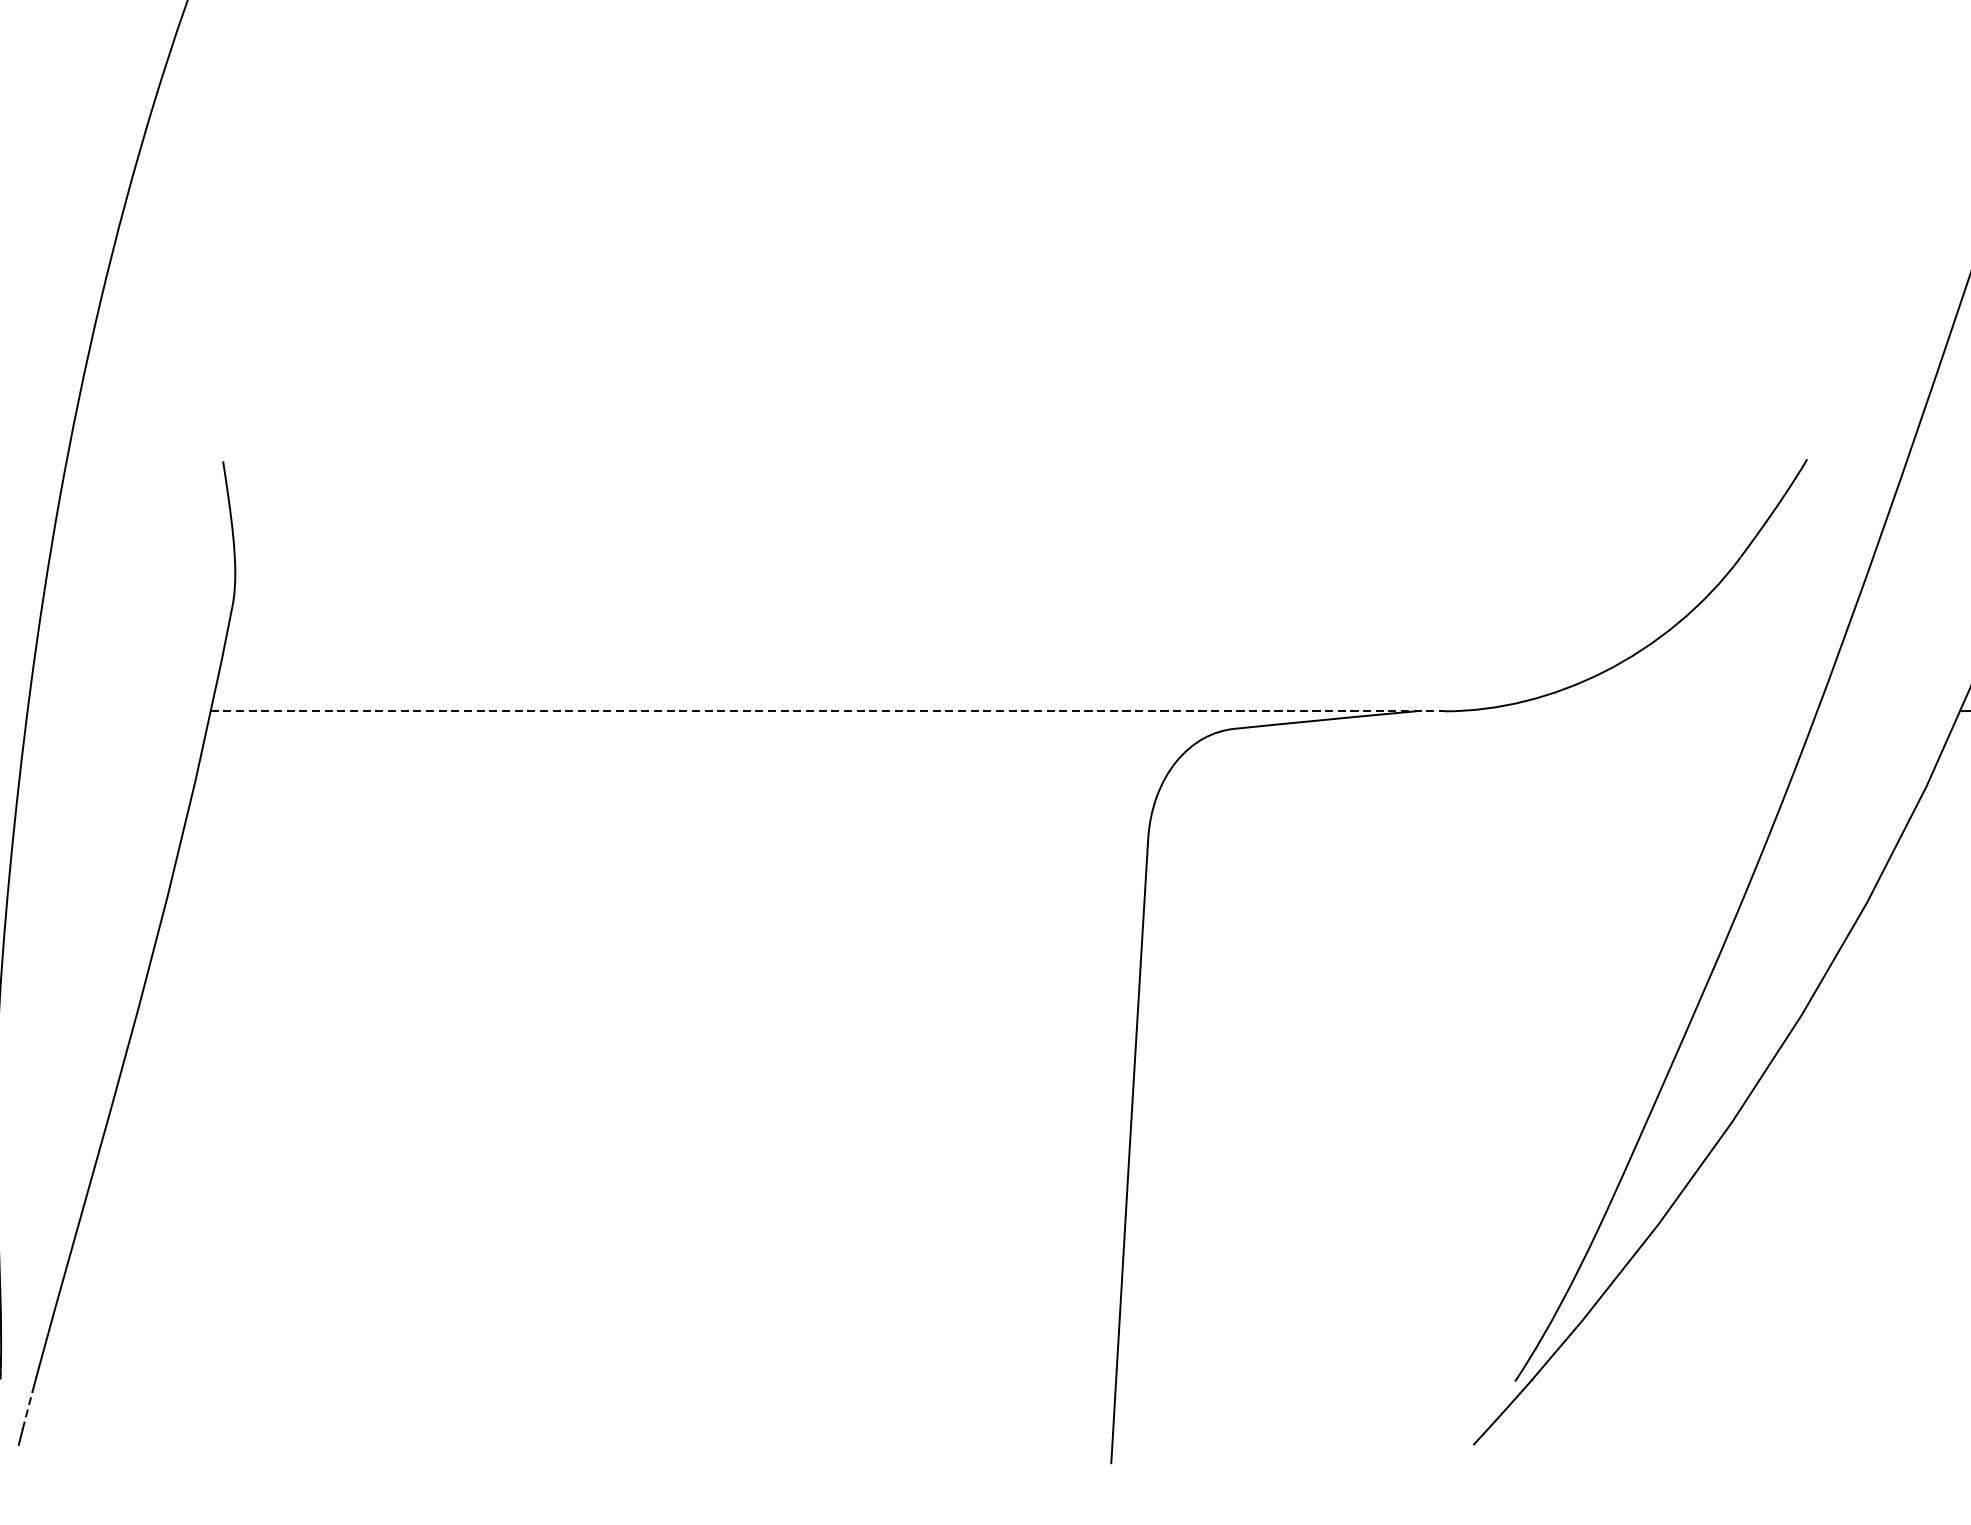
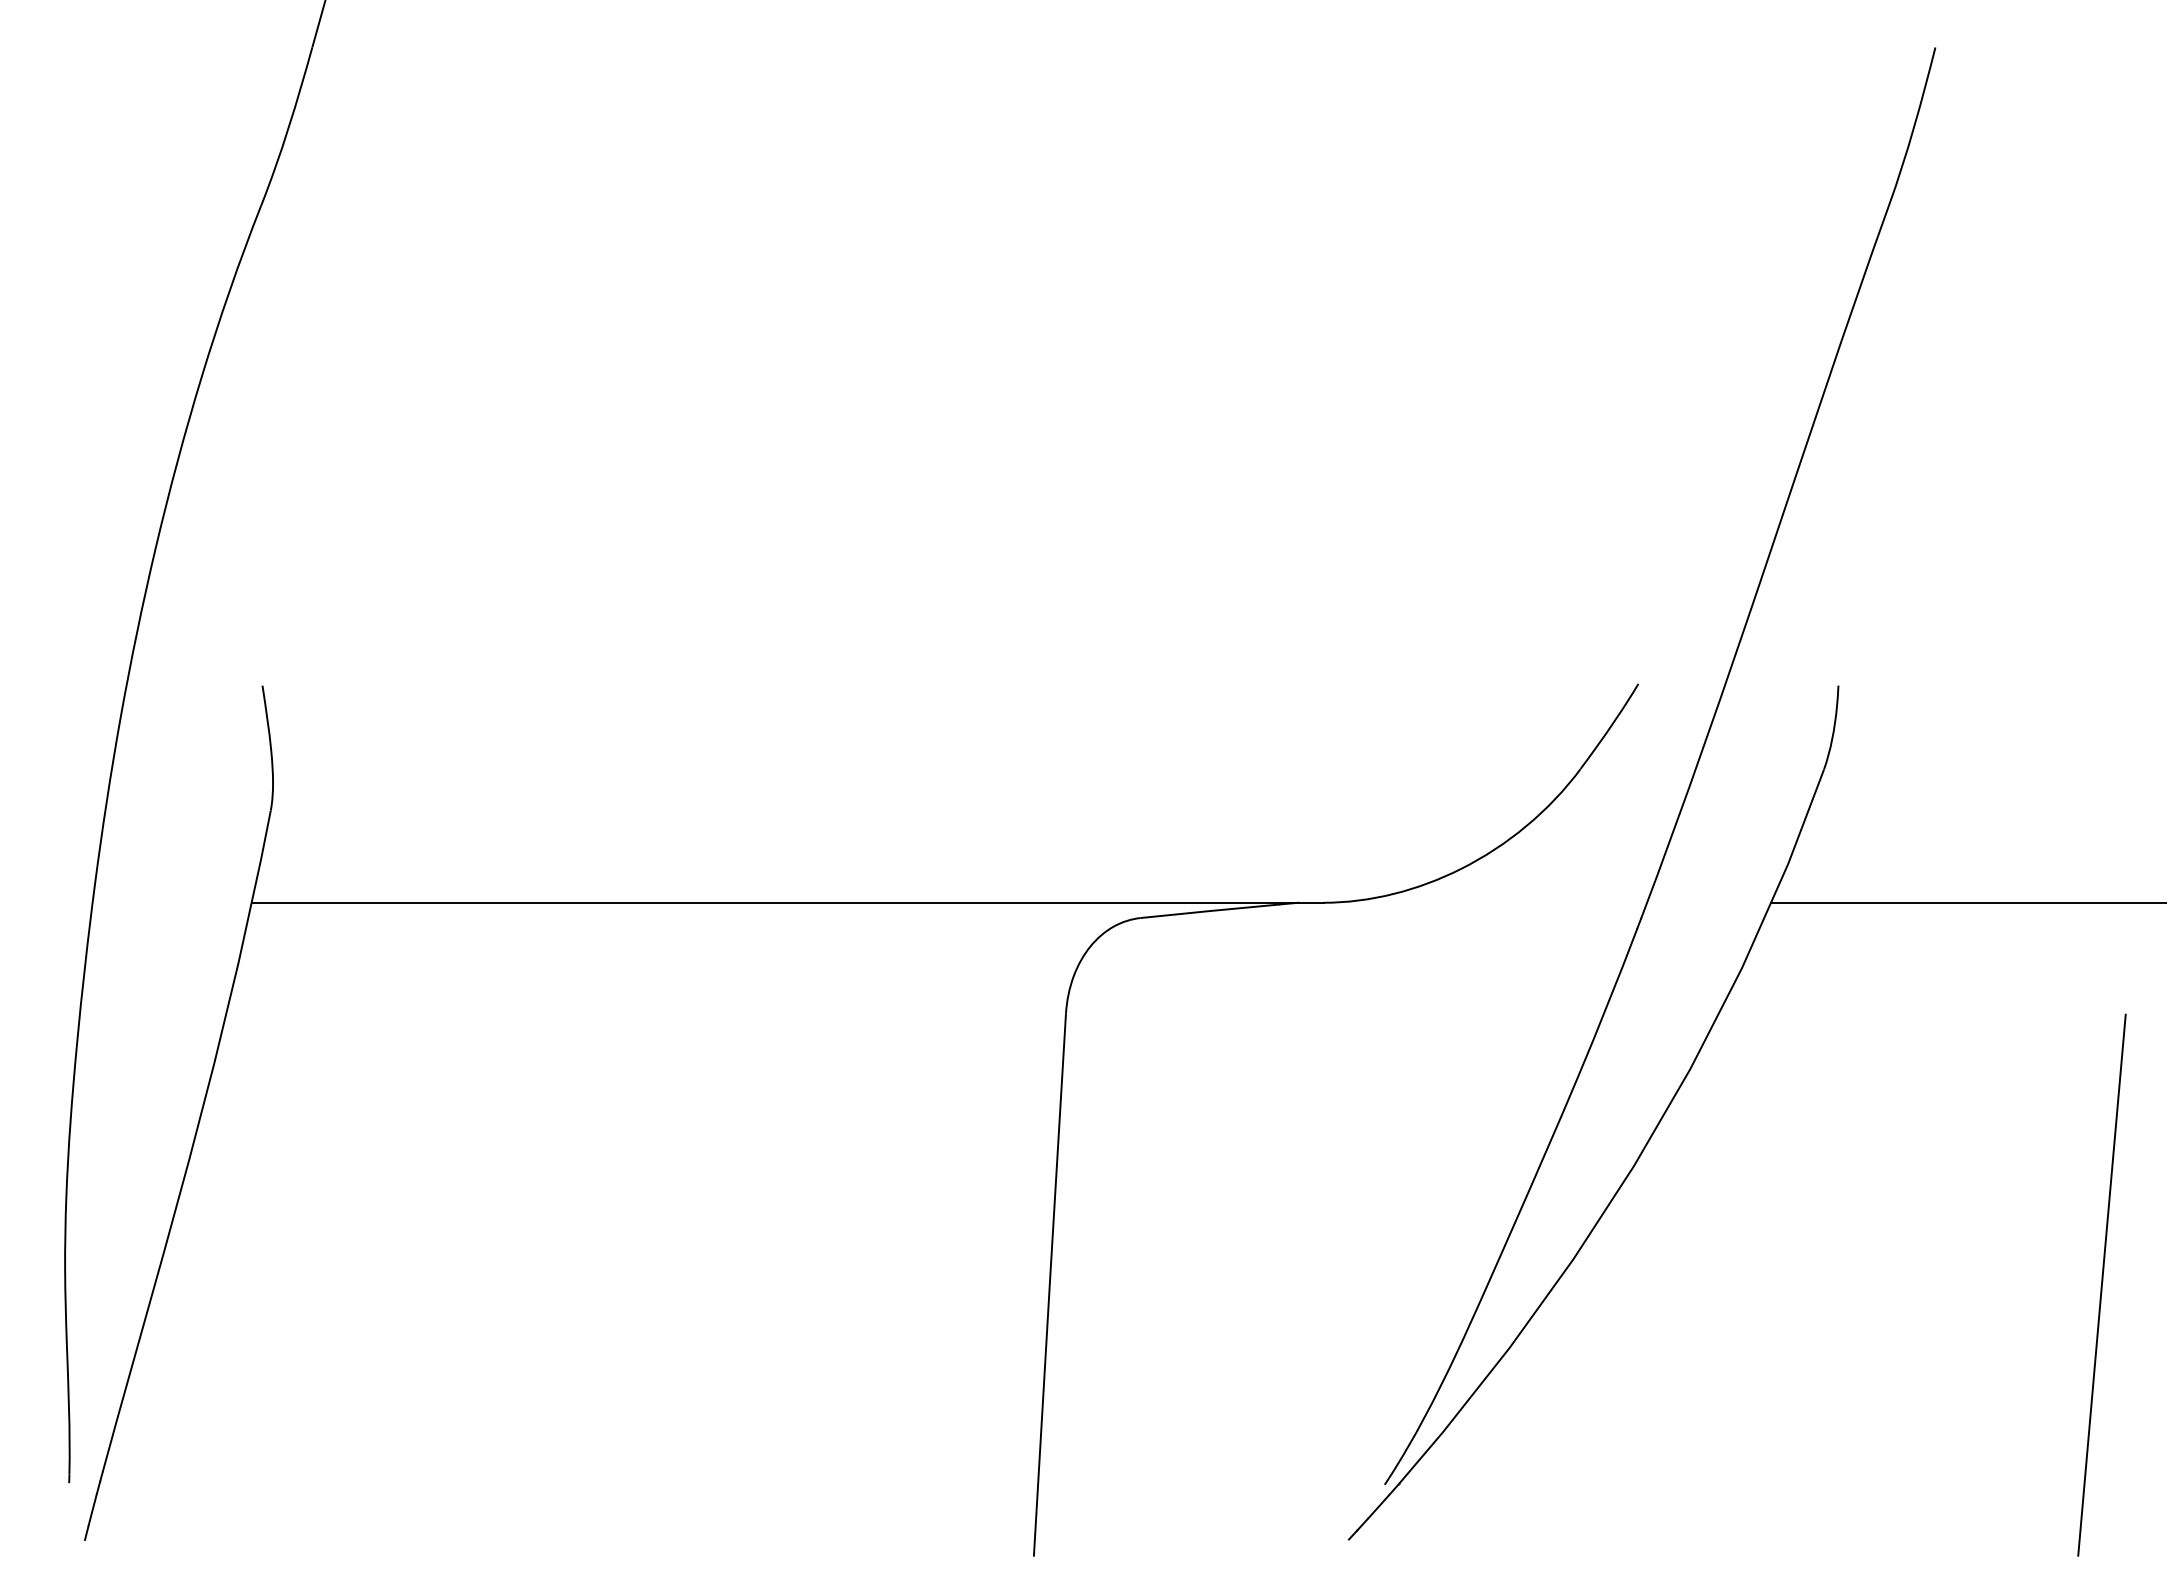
line: (827, 711) -> (787, 902), dashed -> solid
line: (27, 1411) -> (92, 1510), dashed -> solid

